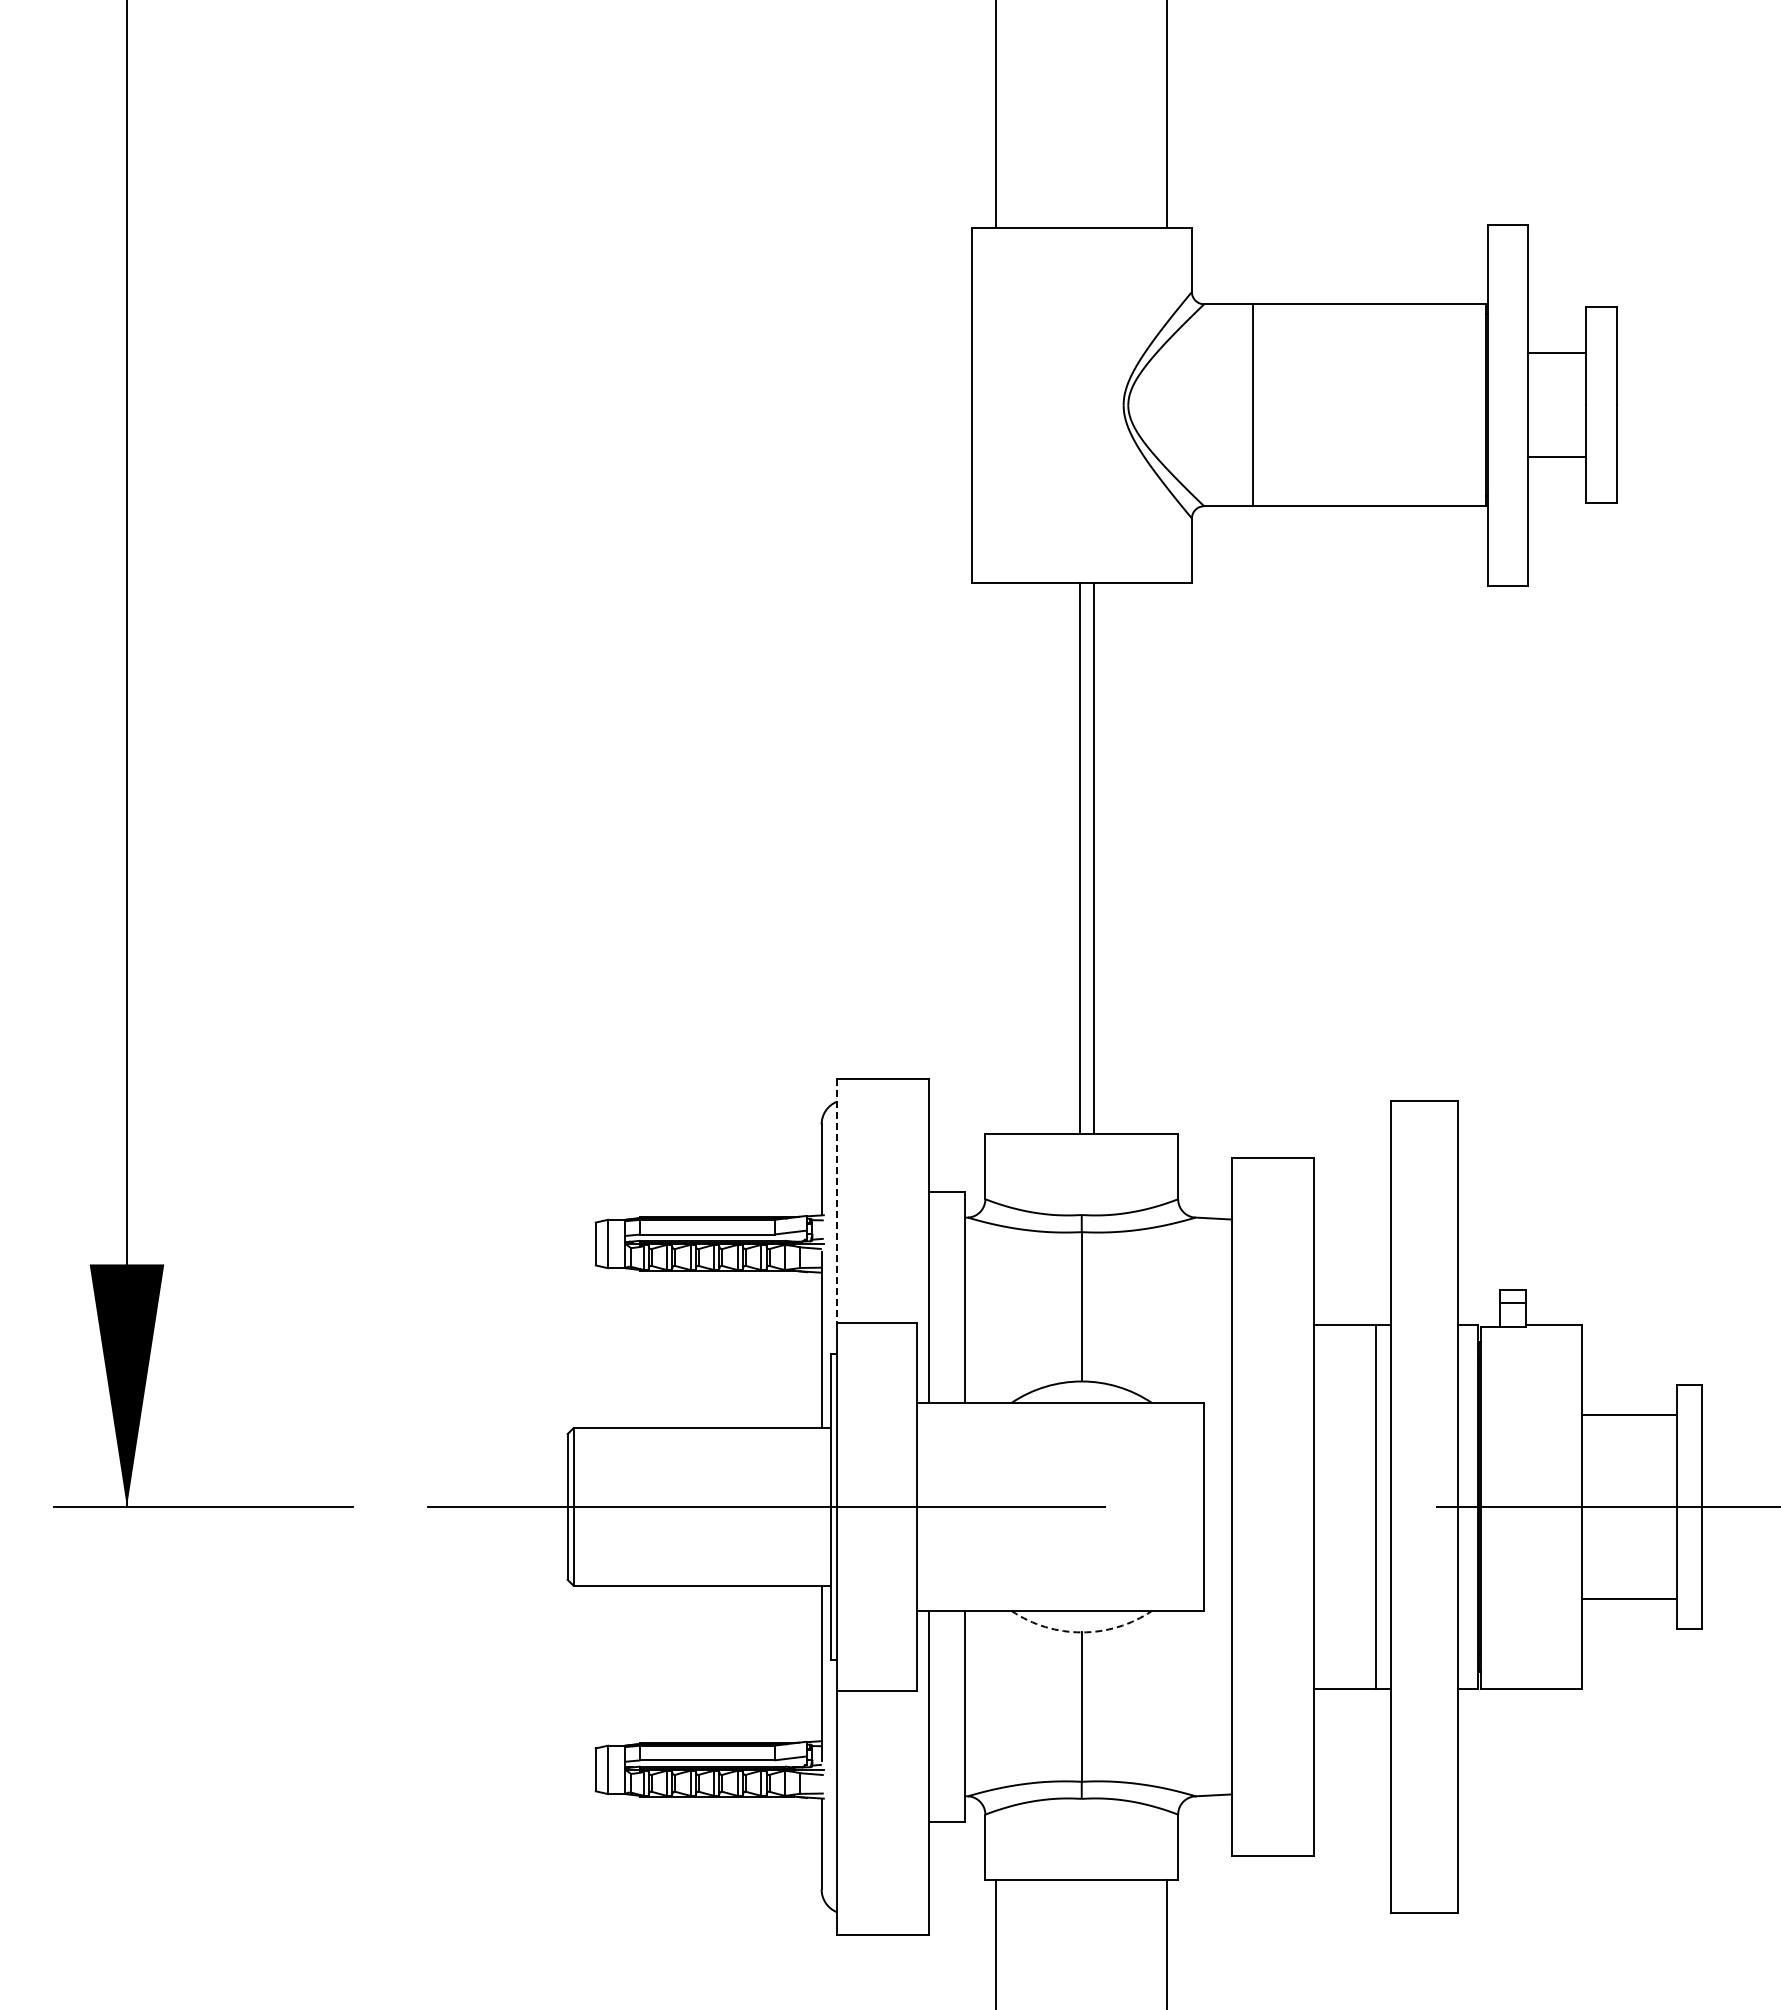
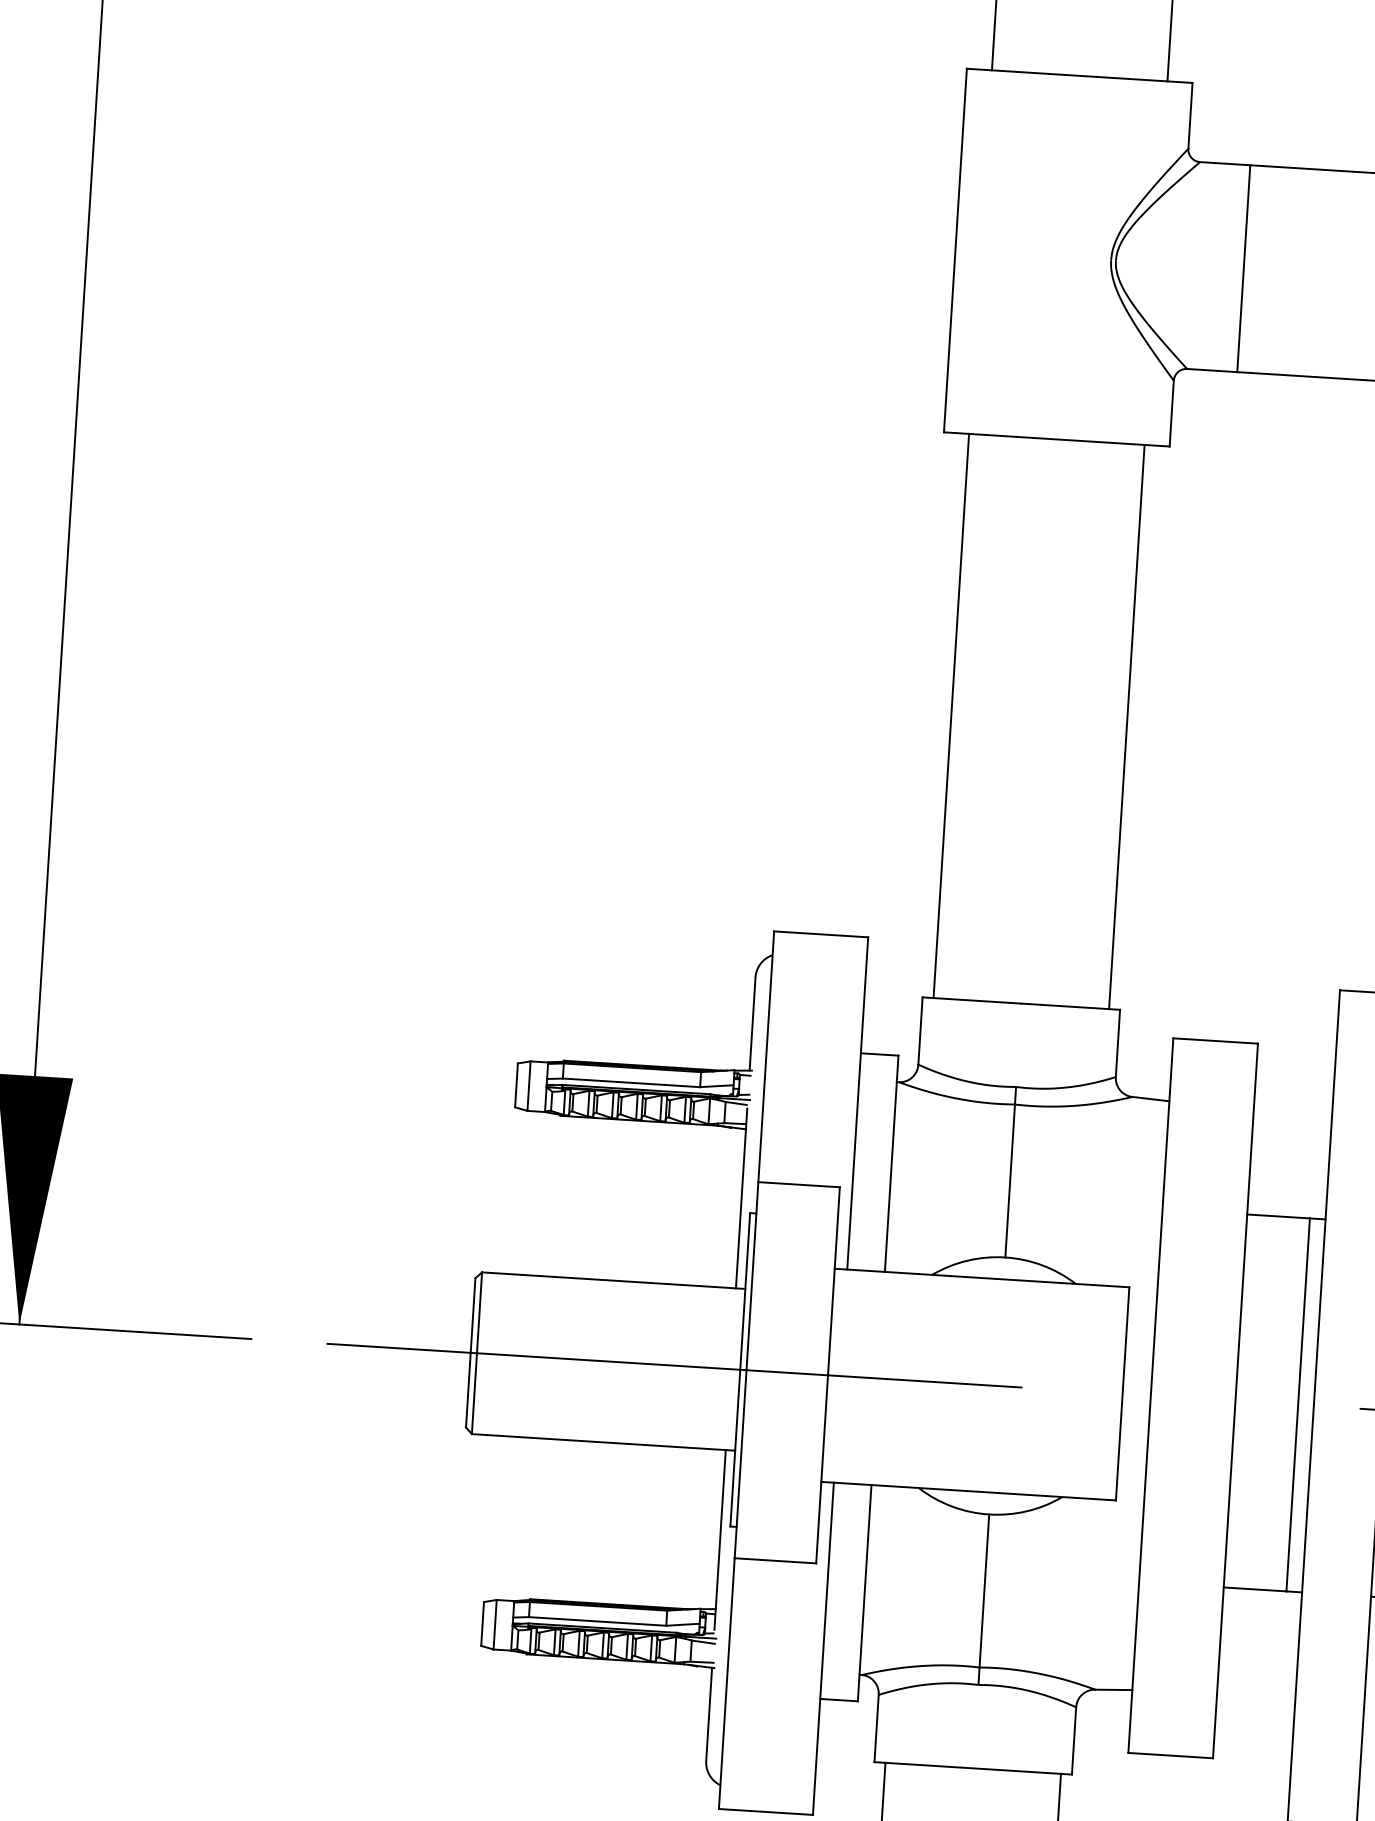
line: (1080, 857) -> (1126, 726), moved
line: (1094, 857) -> (951, 715), moved
line: (836, 1201) -> (765, 1057), dashed -> solid
arc: (1081, 1632) -> (988, 1514), dashed -> solid

